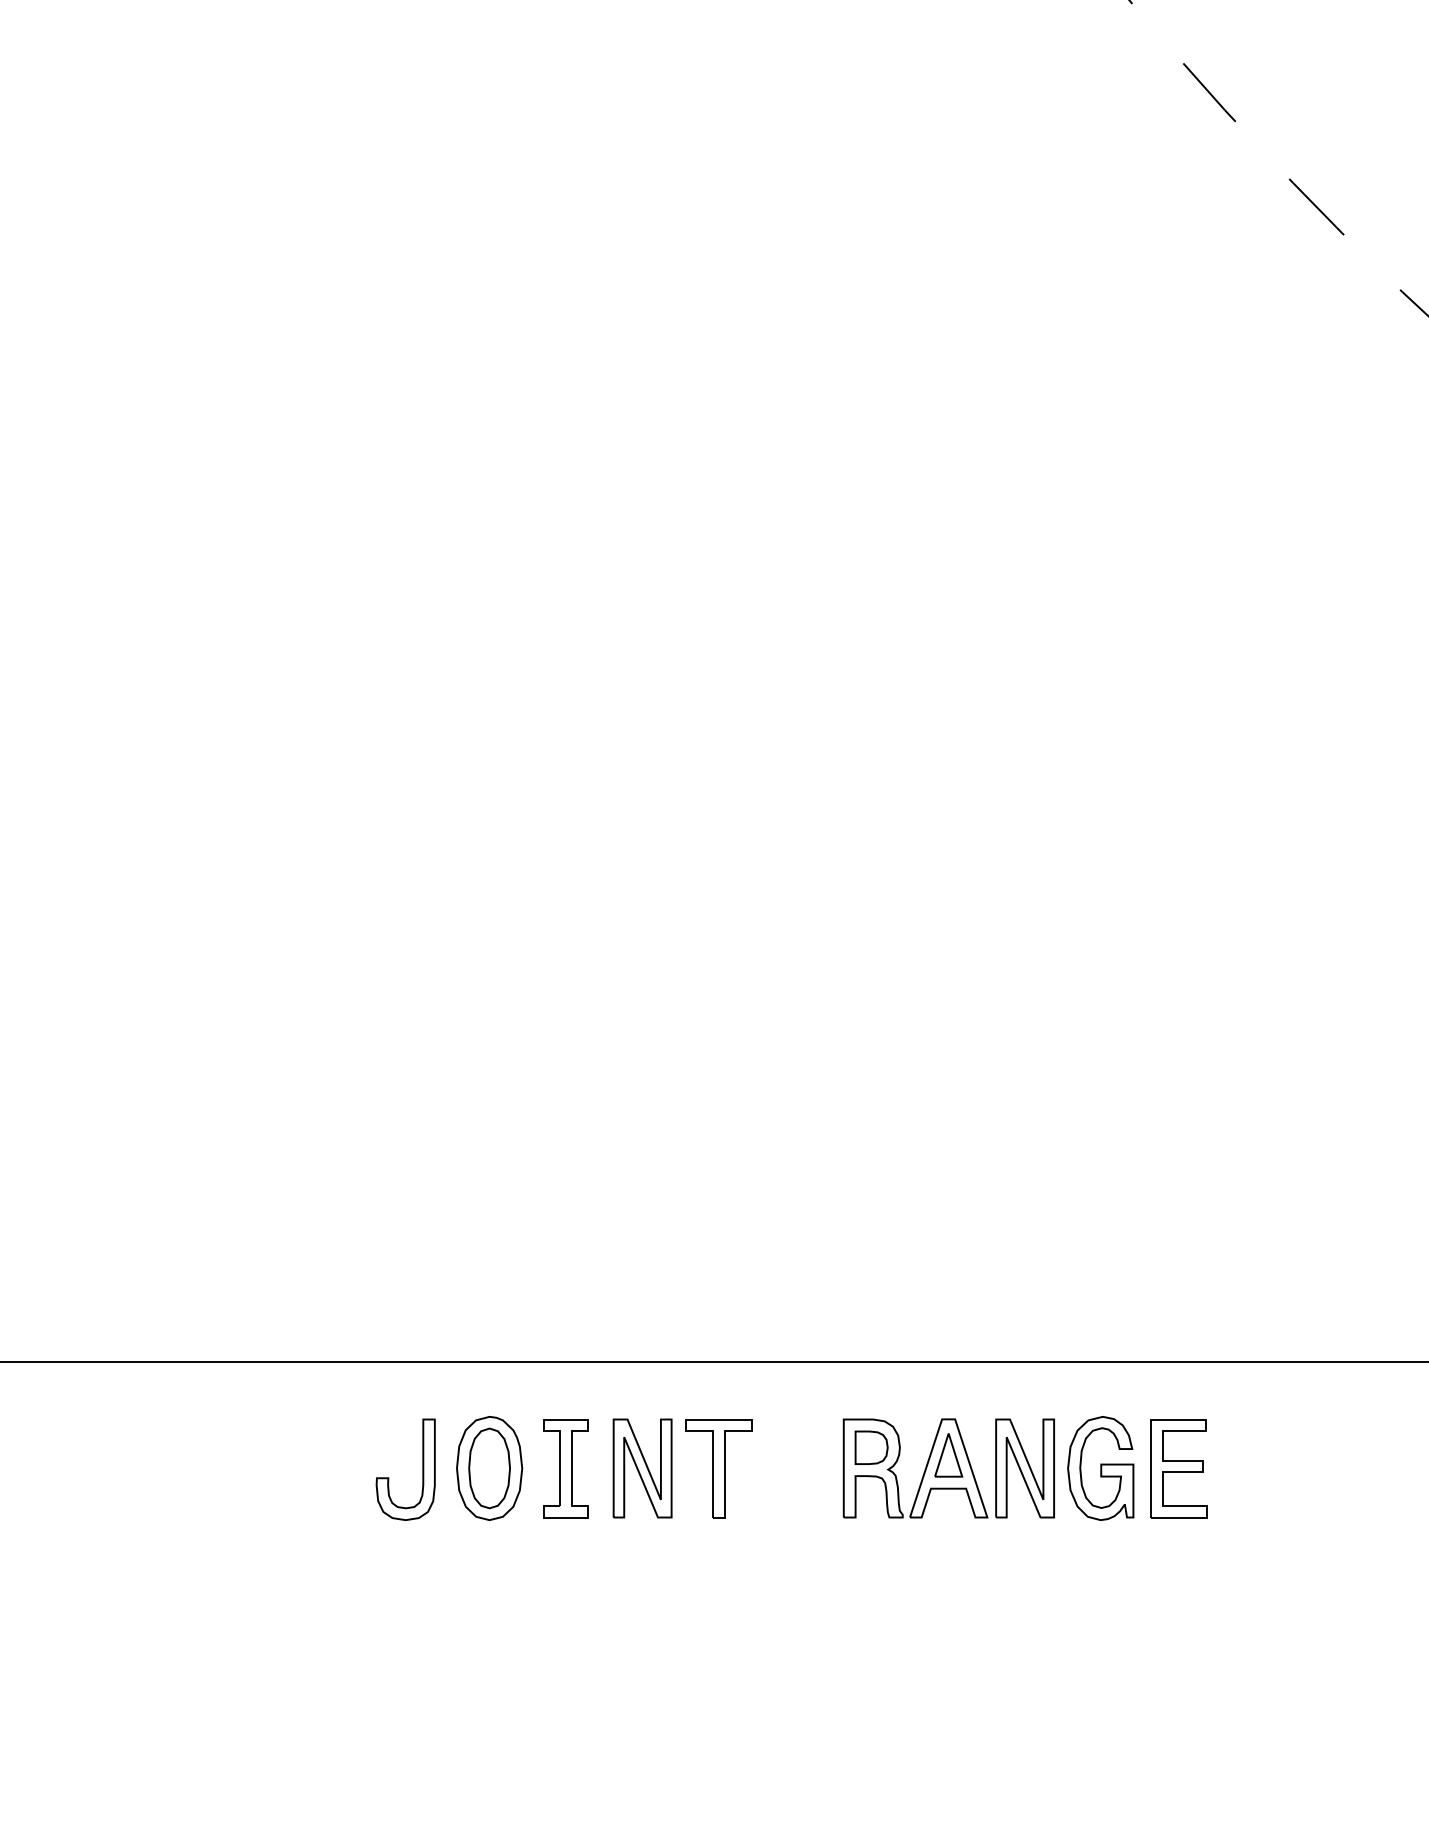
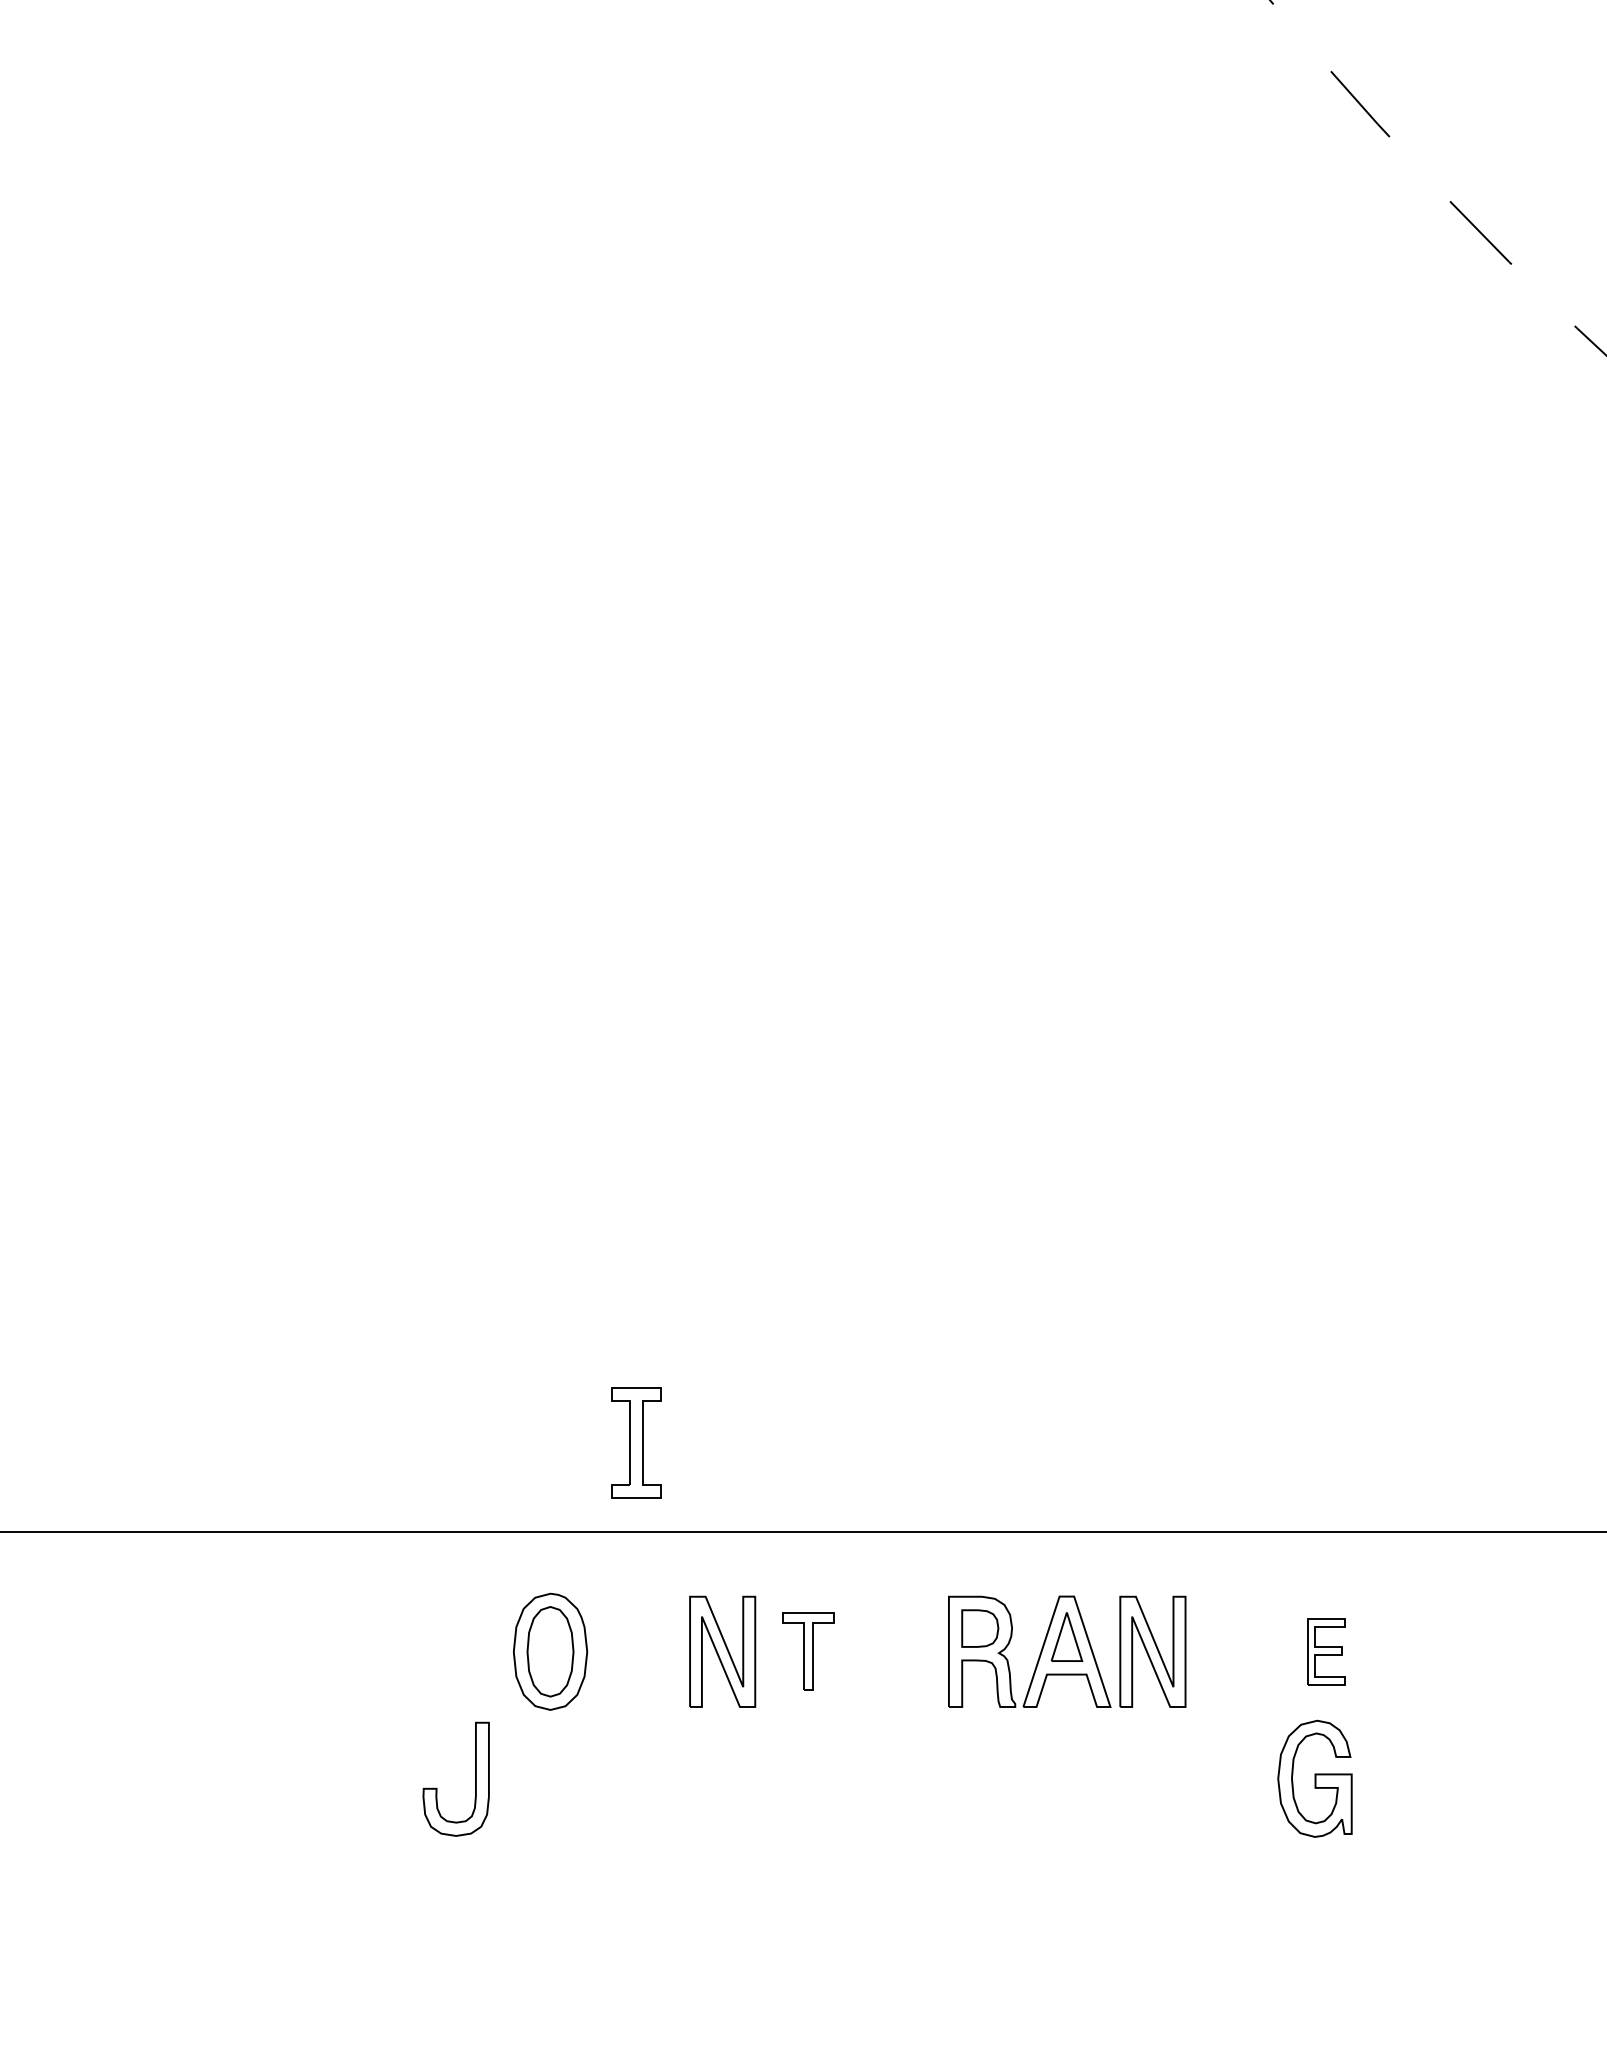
part: (566, 1468) -> (636, 1442), moved
part: (718, 1468) -> (808, 1651), size x0.7
part: (1100, 1468) -> (1314, 1778), moved
part: (1179, 1468) -> (1326, 1651), size x0.6
part: (422, 1469) -> (475, 1778), moved

